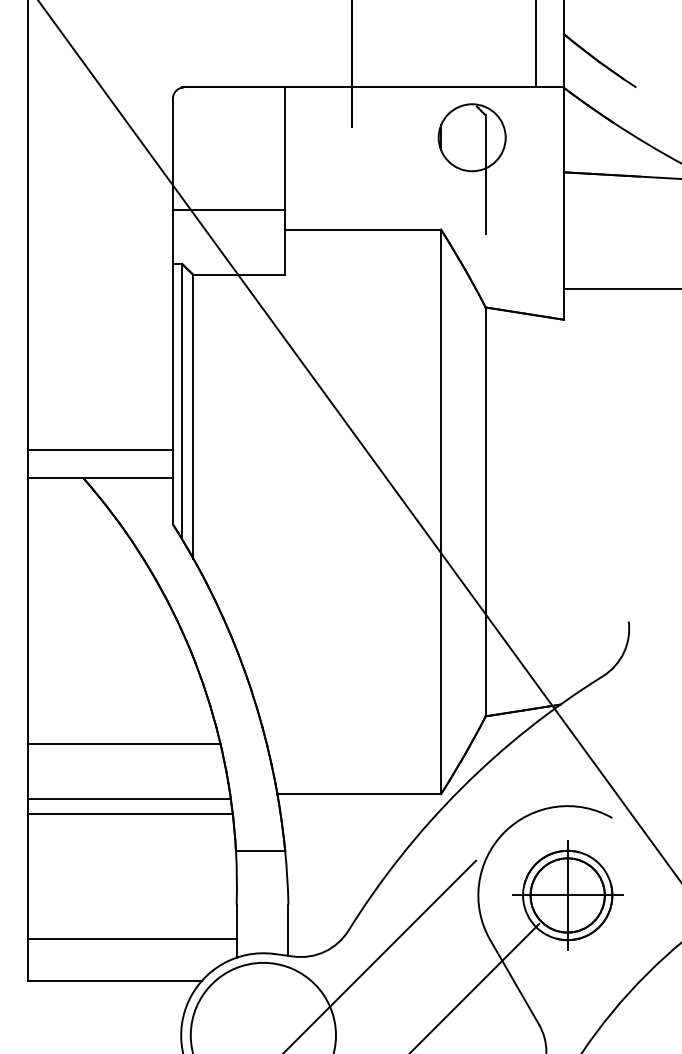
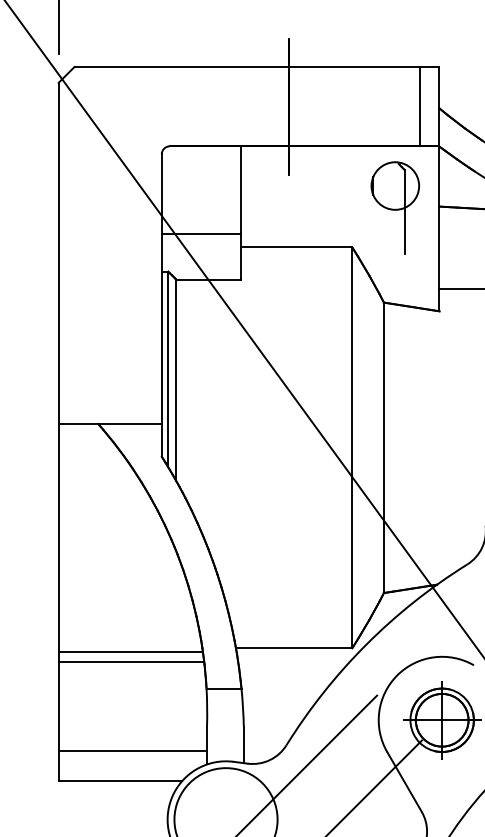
part: (471, 167) -> (394, 207), moved
line: (99, 450) -> (109, 404), removed
line: (123, 743) -> (126, 612), removed

